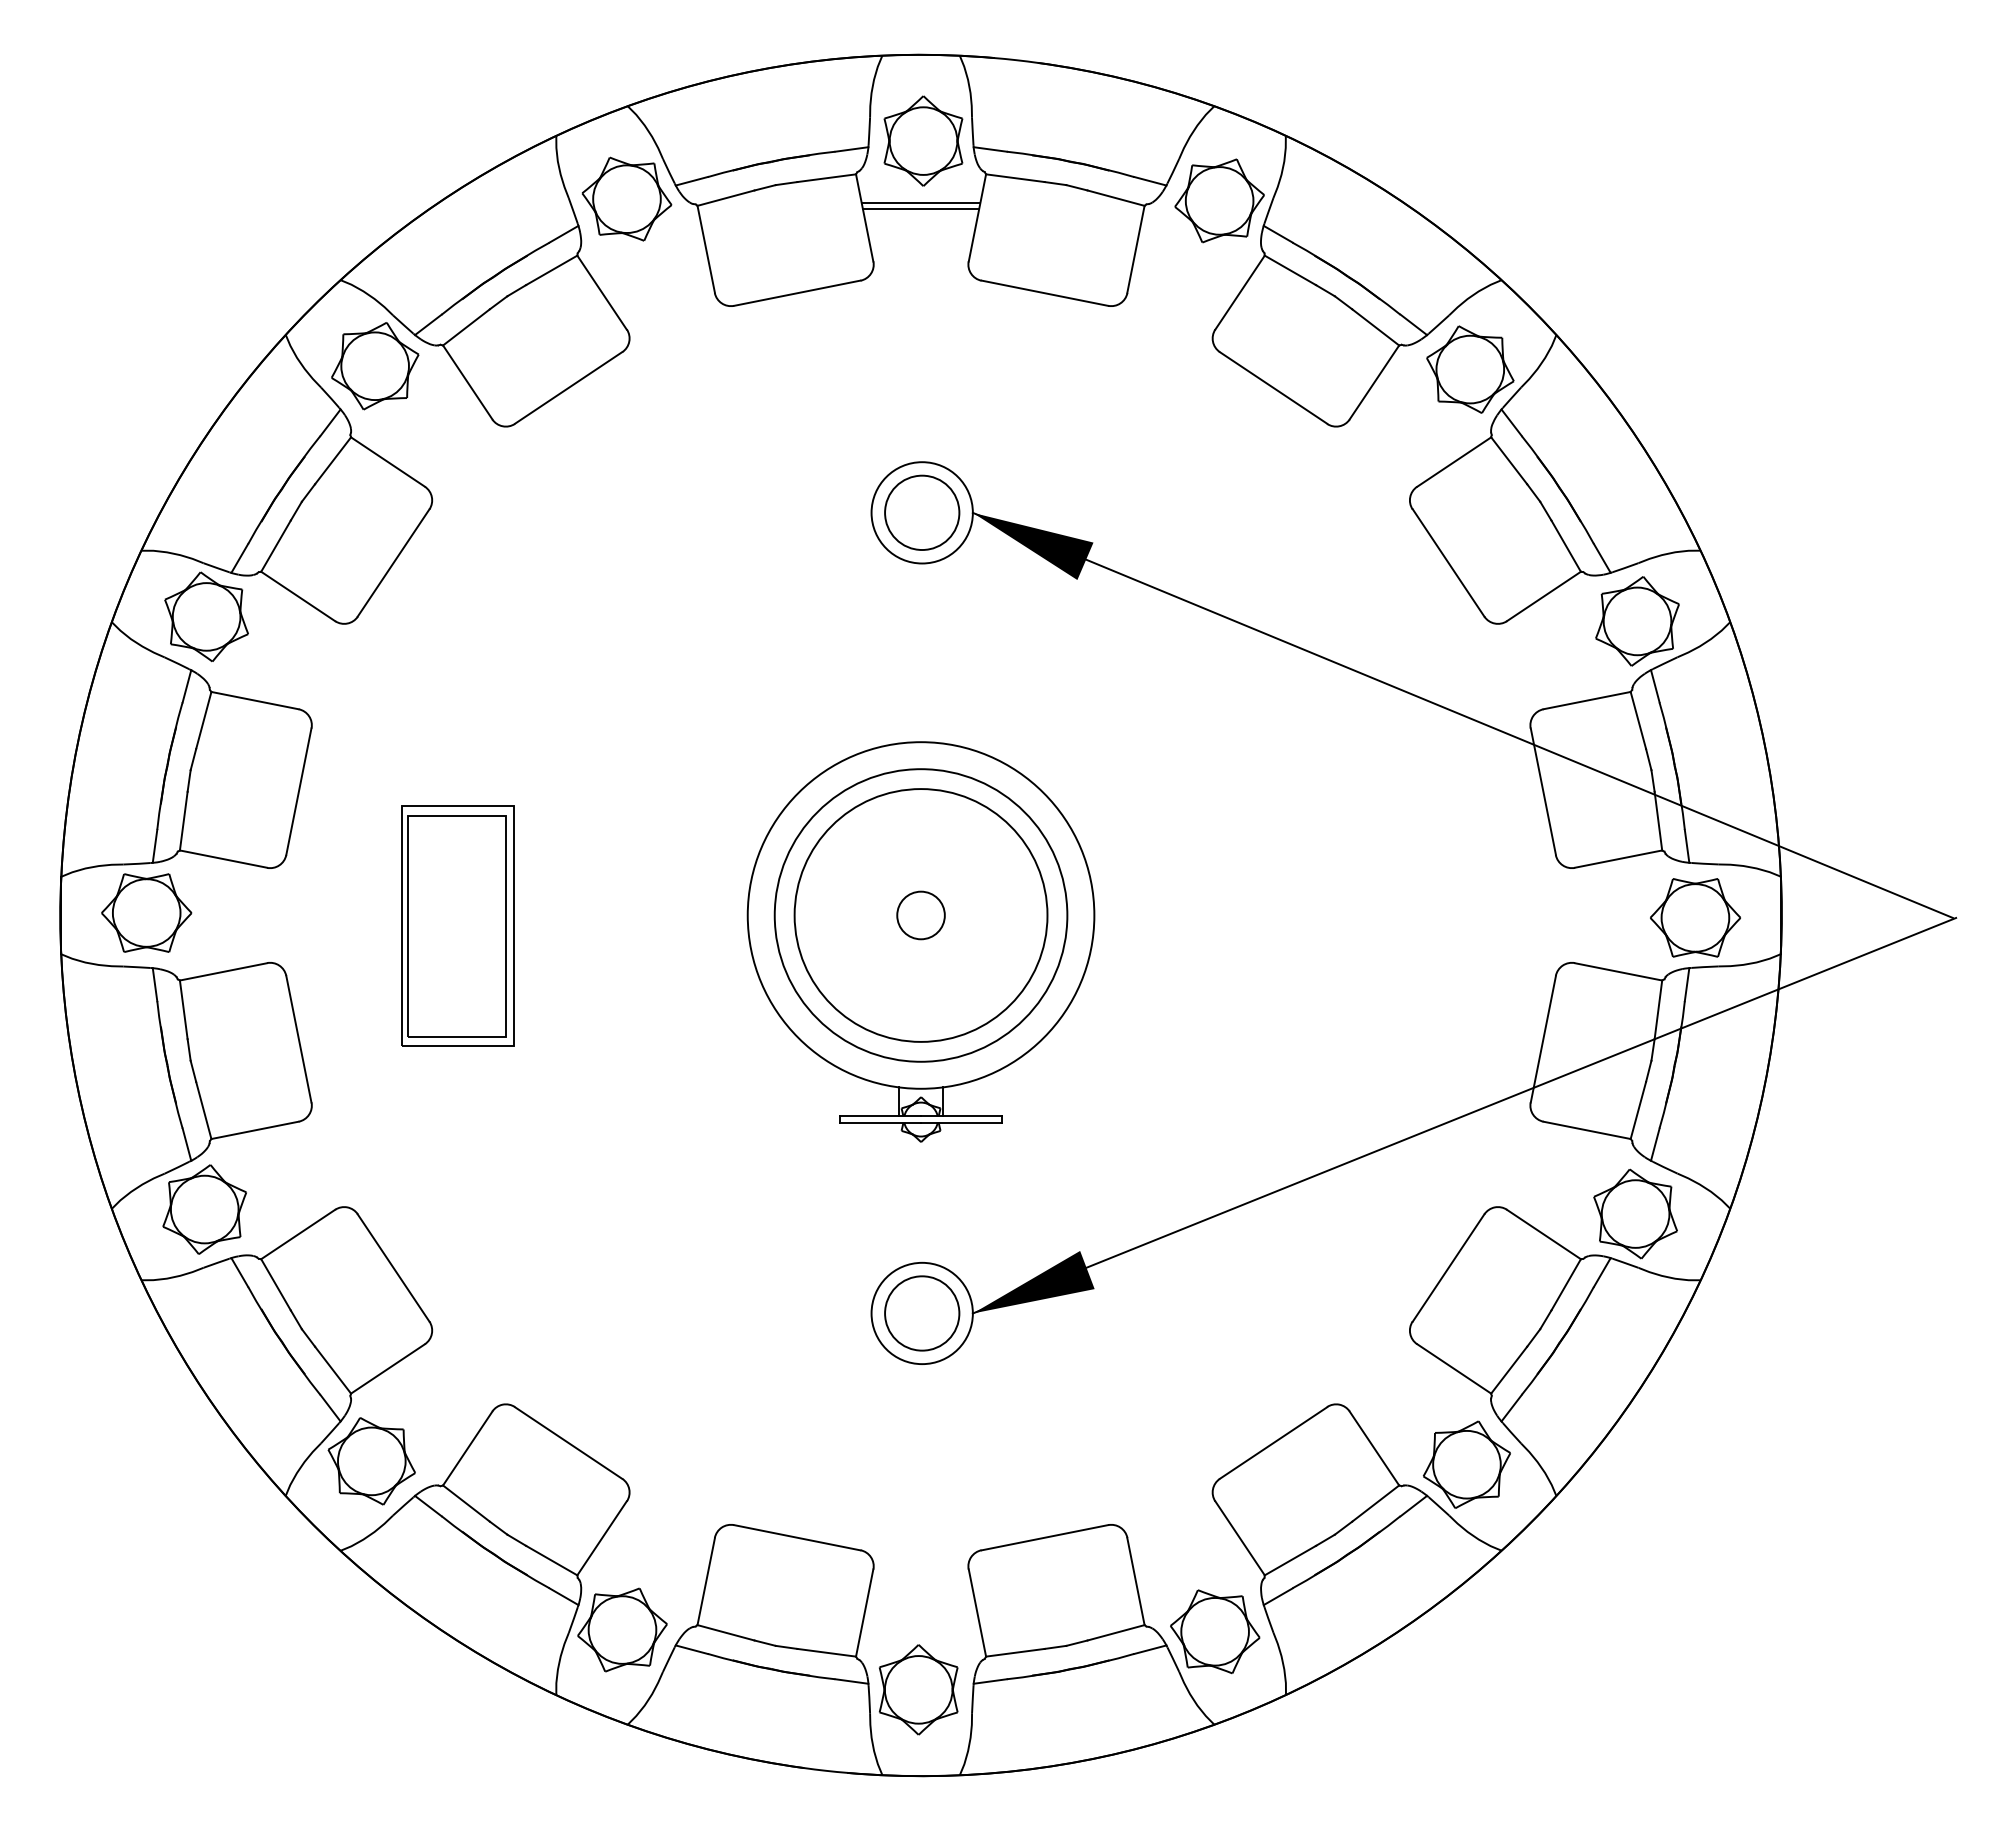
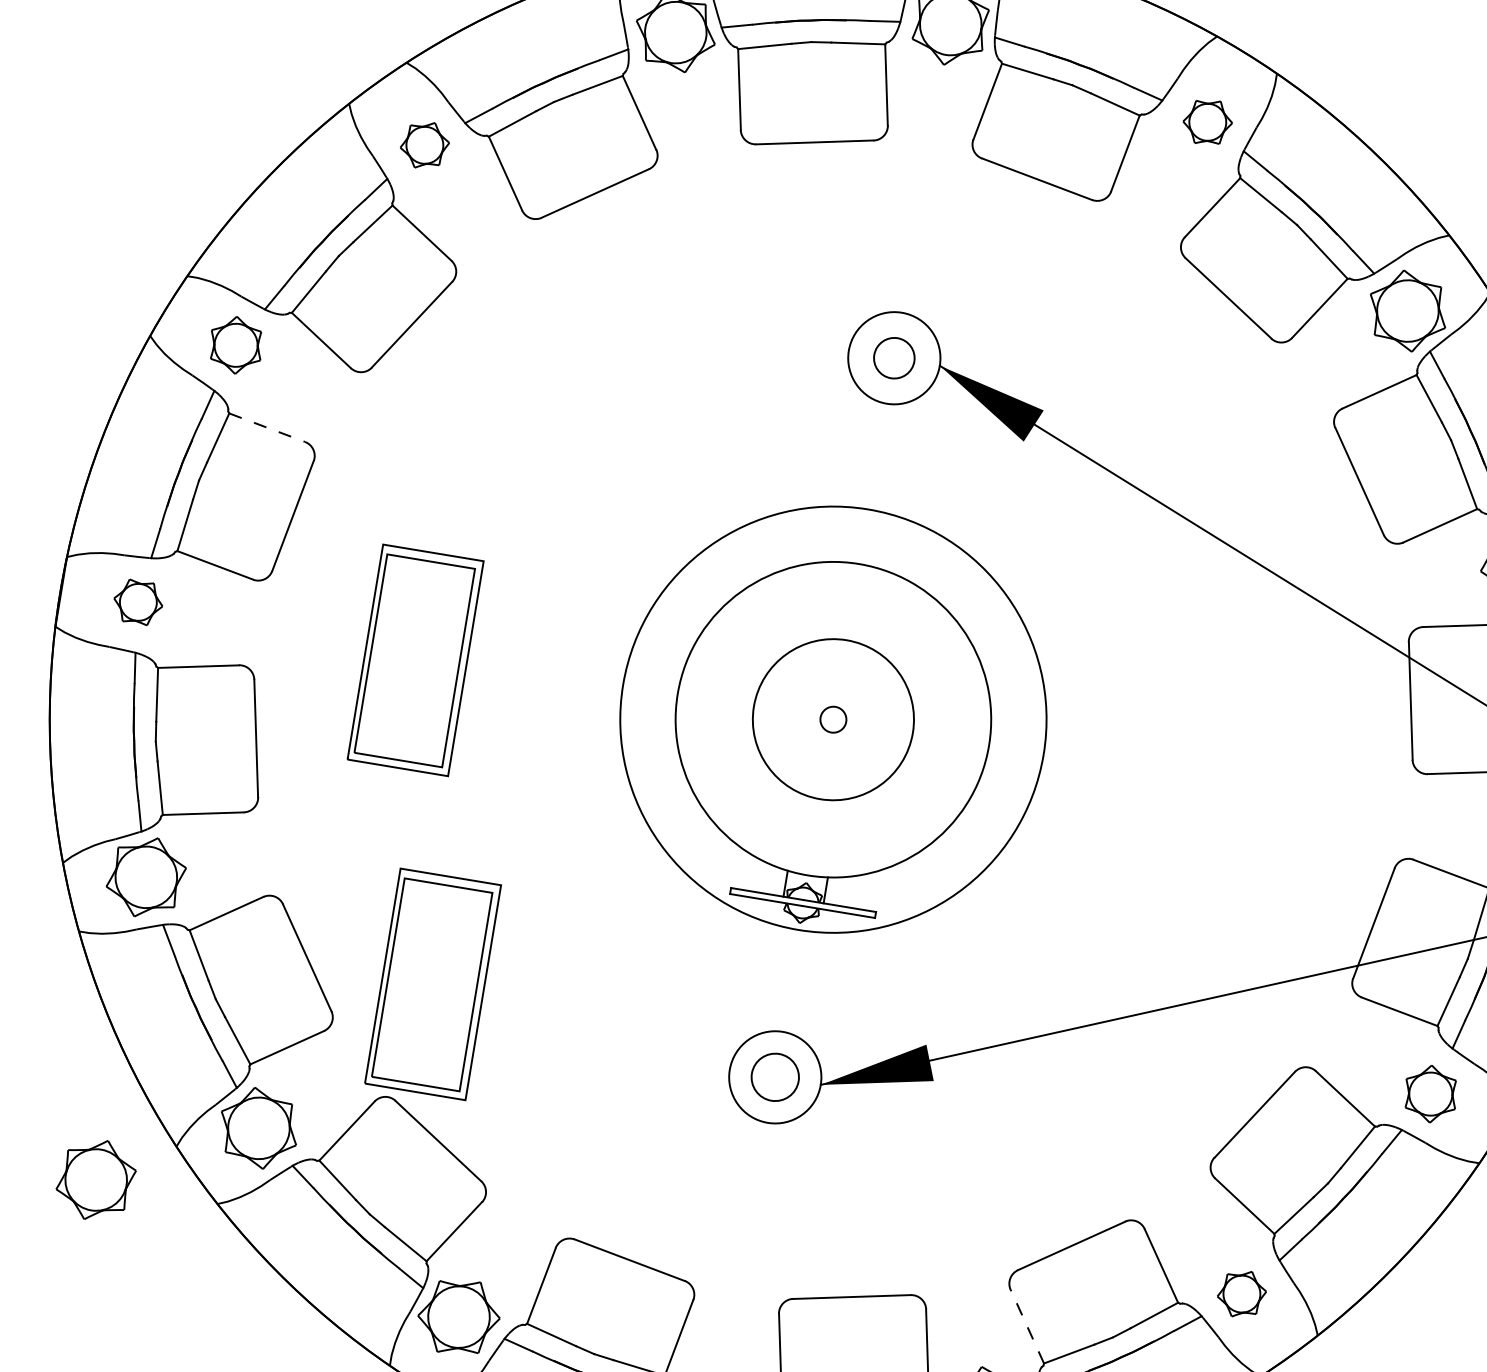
part: (1219, 200) -> (1207, 121), size x0.6
line: (920, 203) -> (938, 80), removed
line: (921, 209) -> (938, 85), removed
part: (375, 366) -> (425, 145), size x0.6
circle: (922, 512) -> (894, 357), size x0.6
part: (206, 616) -> (236, 344), size x0.7
line: (255, 700) -> (267, 427), solid -> dashed
part: (146, 912) -> (138, 601), size x0.6
circle: (920, 915) -> (832, 719), size x0.6
circle: (920, 915) -> (832, 719), size x0.7
circle: (920, 915) -> (832, 719), size x1.6
part: (1635, 1213) -> (1430, 1093), size x0.7
part: (534, 1273) -> (432, 983), added
circle: (922, 1313) -> (775, 1077), size x0.7
part: (1466, 1464) -> (1241, 1293), size x0.6
line: (1239, 1537) -> (1026, 1325), solid -> dashed
part: (204, 1546) -> (96, 1179), added

